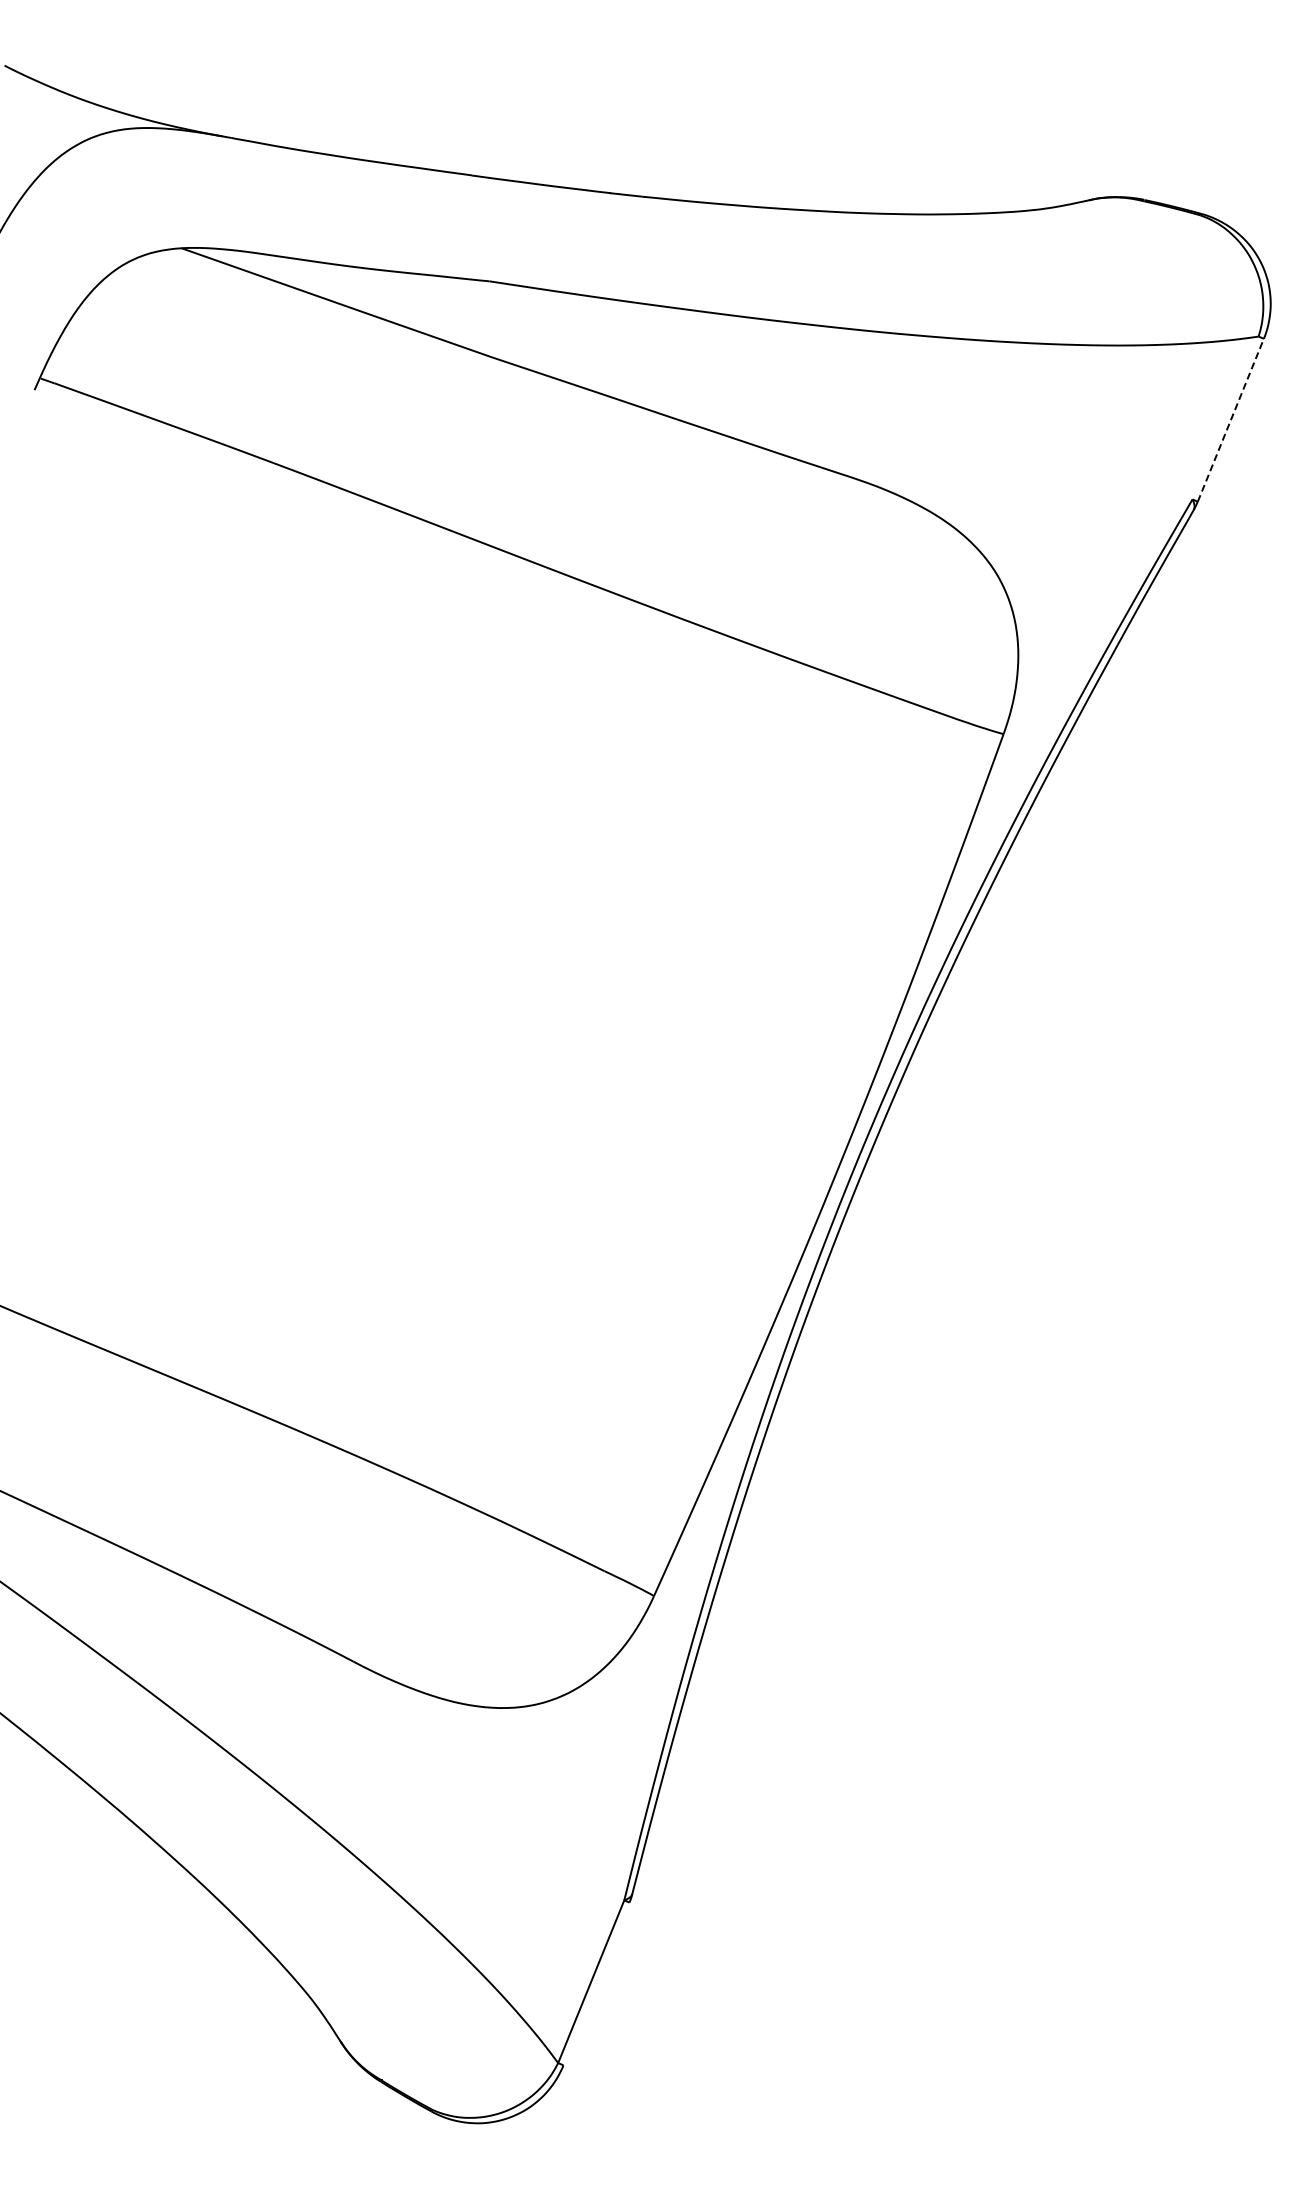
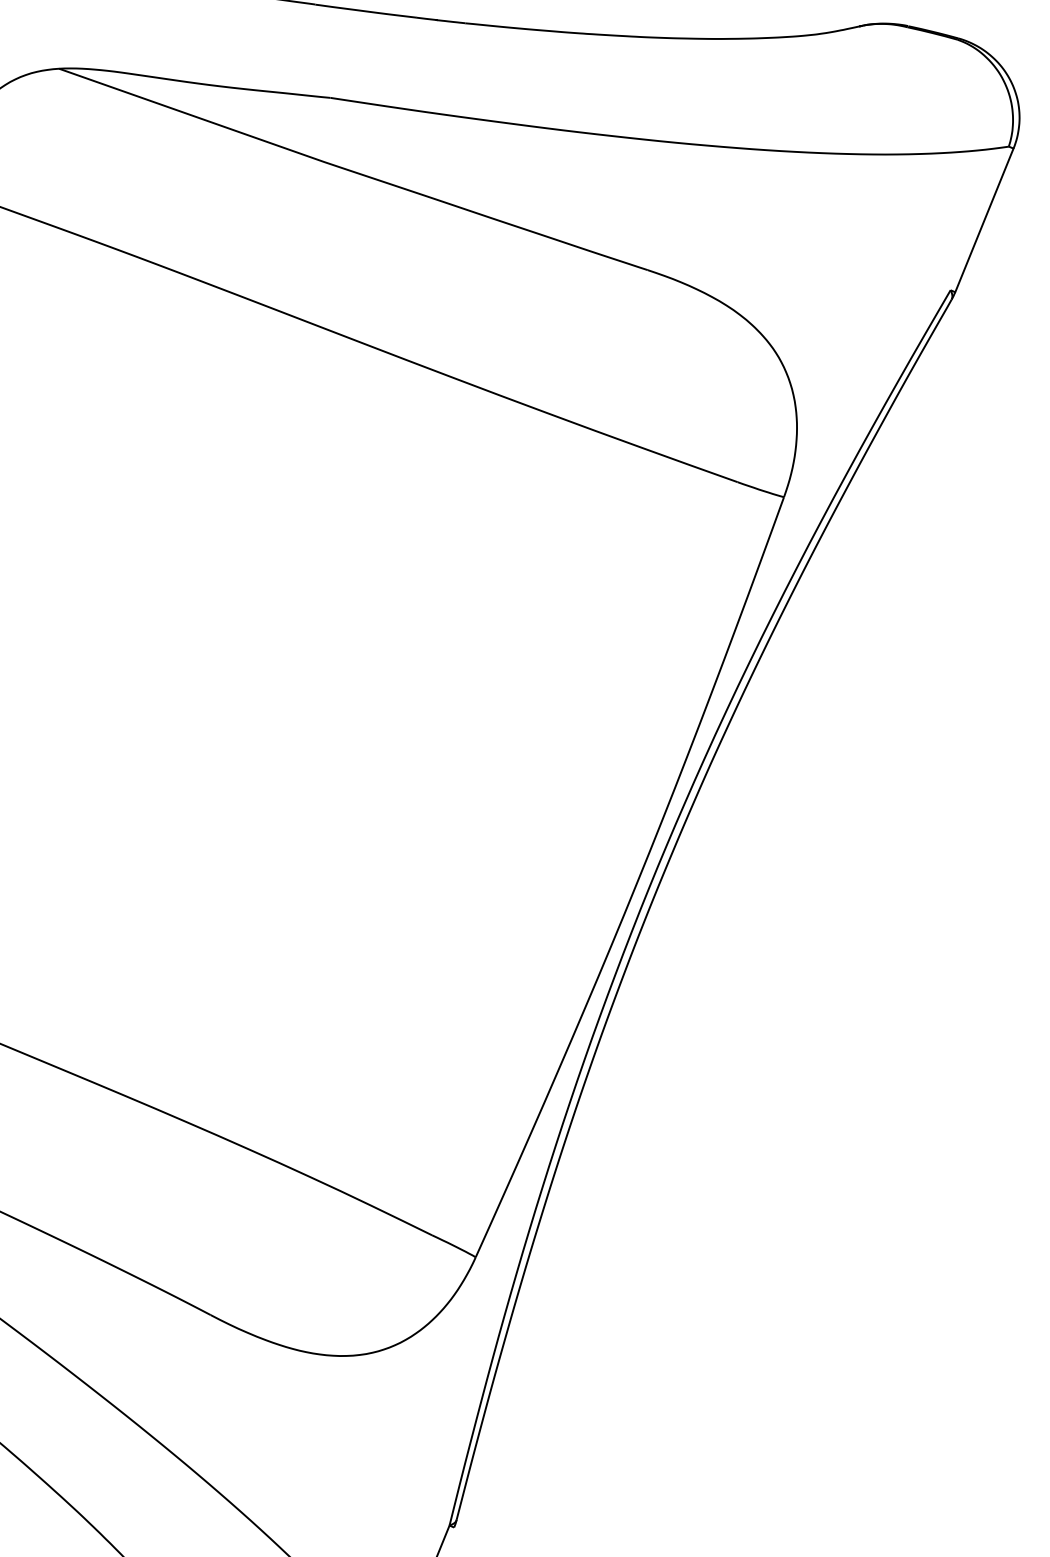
line: (1230, 420) -> (984, 220), dashed -> solid

